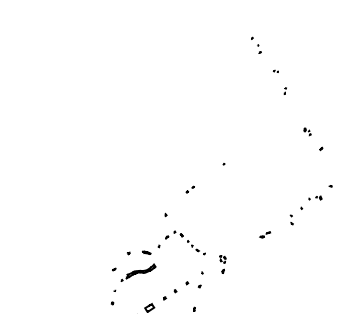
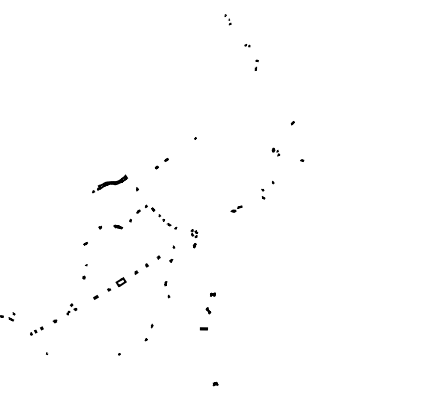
part: (256, 45) -> (227, 19), size x0.6
part: (285, 91) -> (256, 65), size x1.6
part: (307, 131) -> (275, 151), moved
part: (190, 189) -> (161, 163), size x1.6
part: (315, 197) -> (286, 171), removed
part: (138, 272) -> (109, 183), moved

